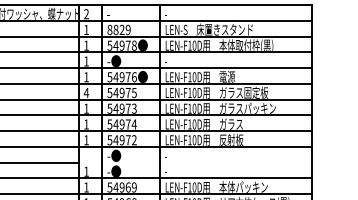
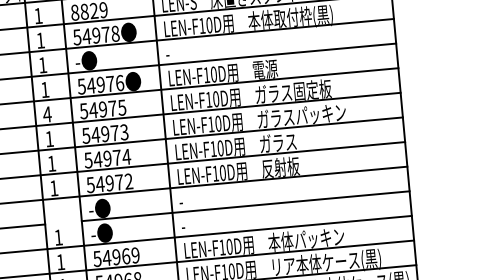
line: (206, 162) -> (244, 206), added

